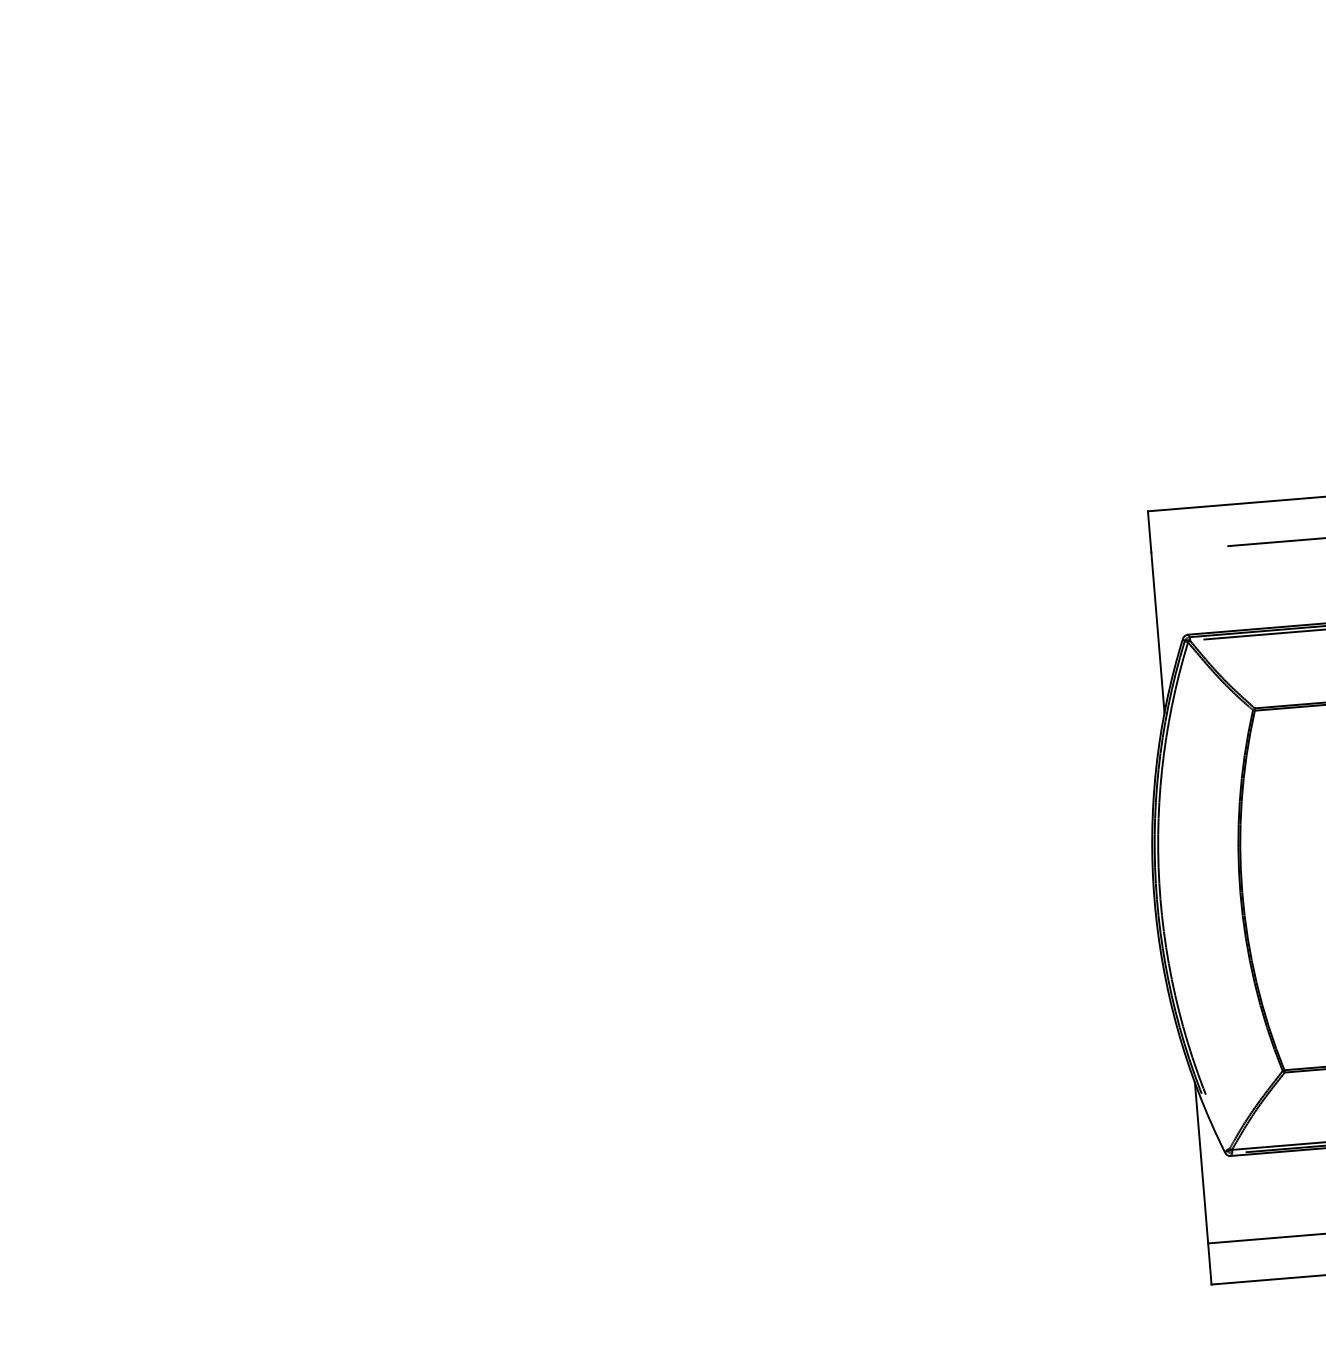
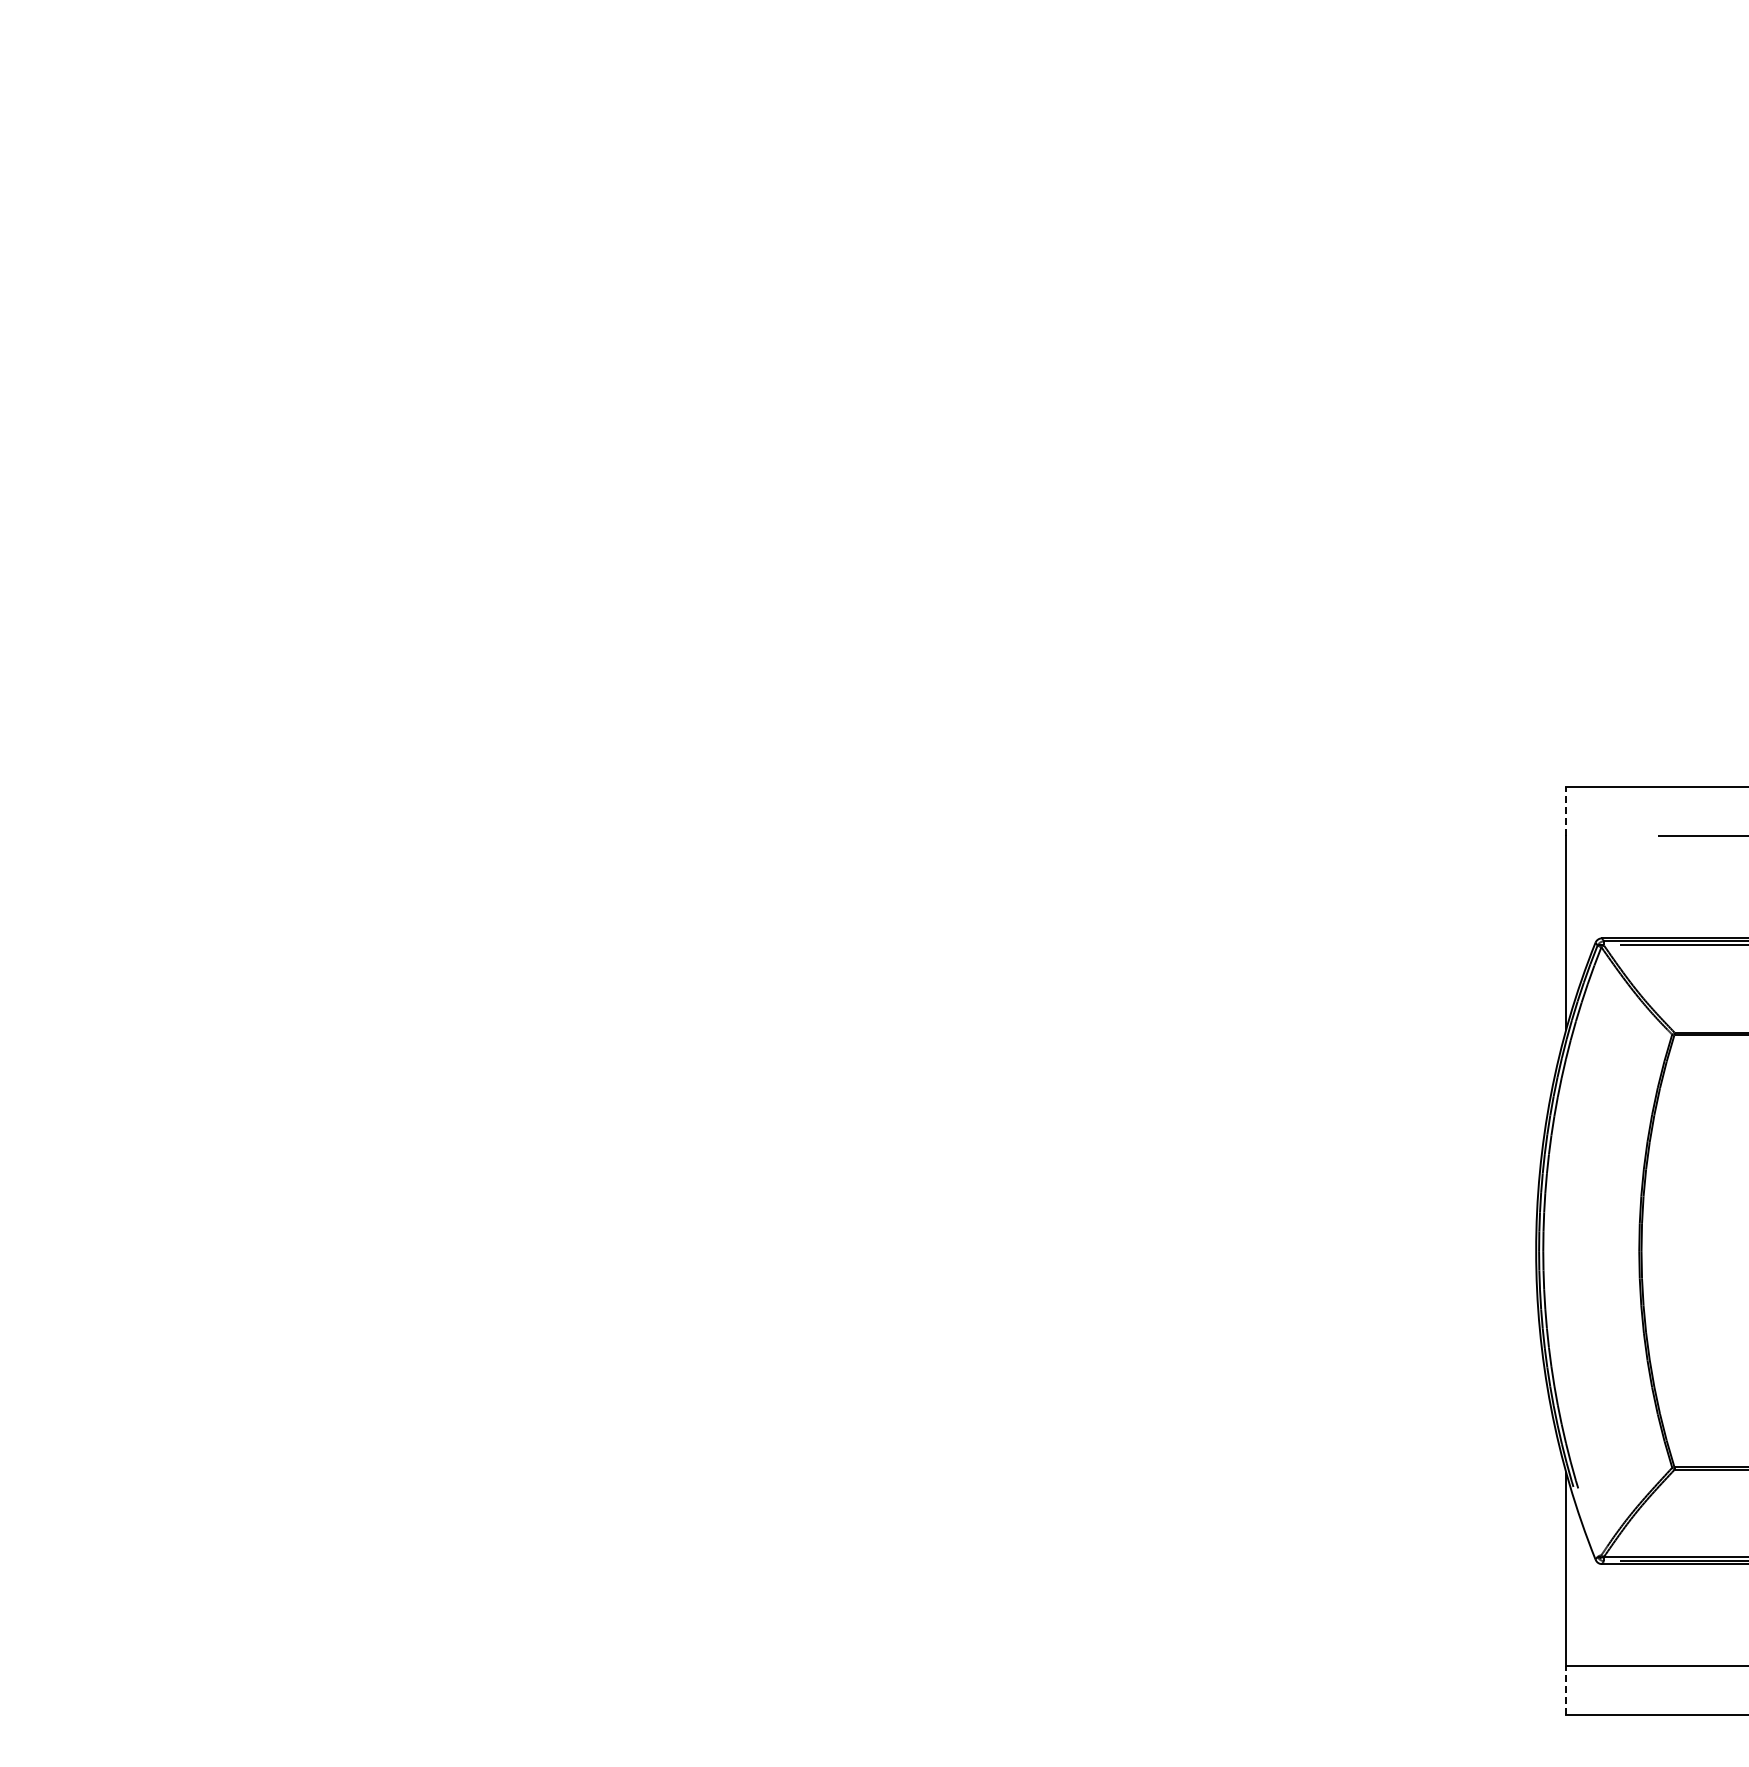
line: (1149, 531) -> (1566, 811), solid -> dashed
line: (1209, 1263) -> (1566, 1690), solid -> dashed

